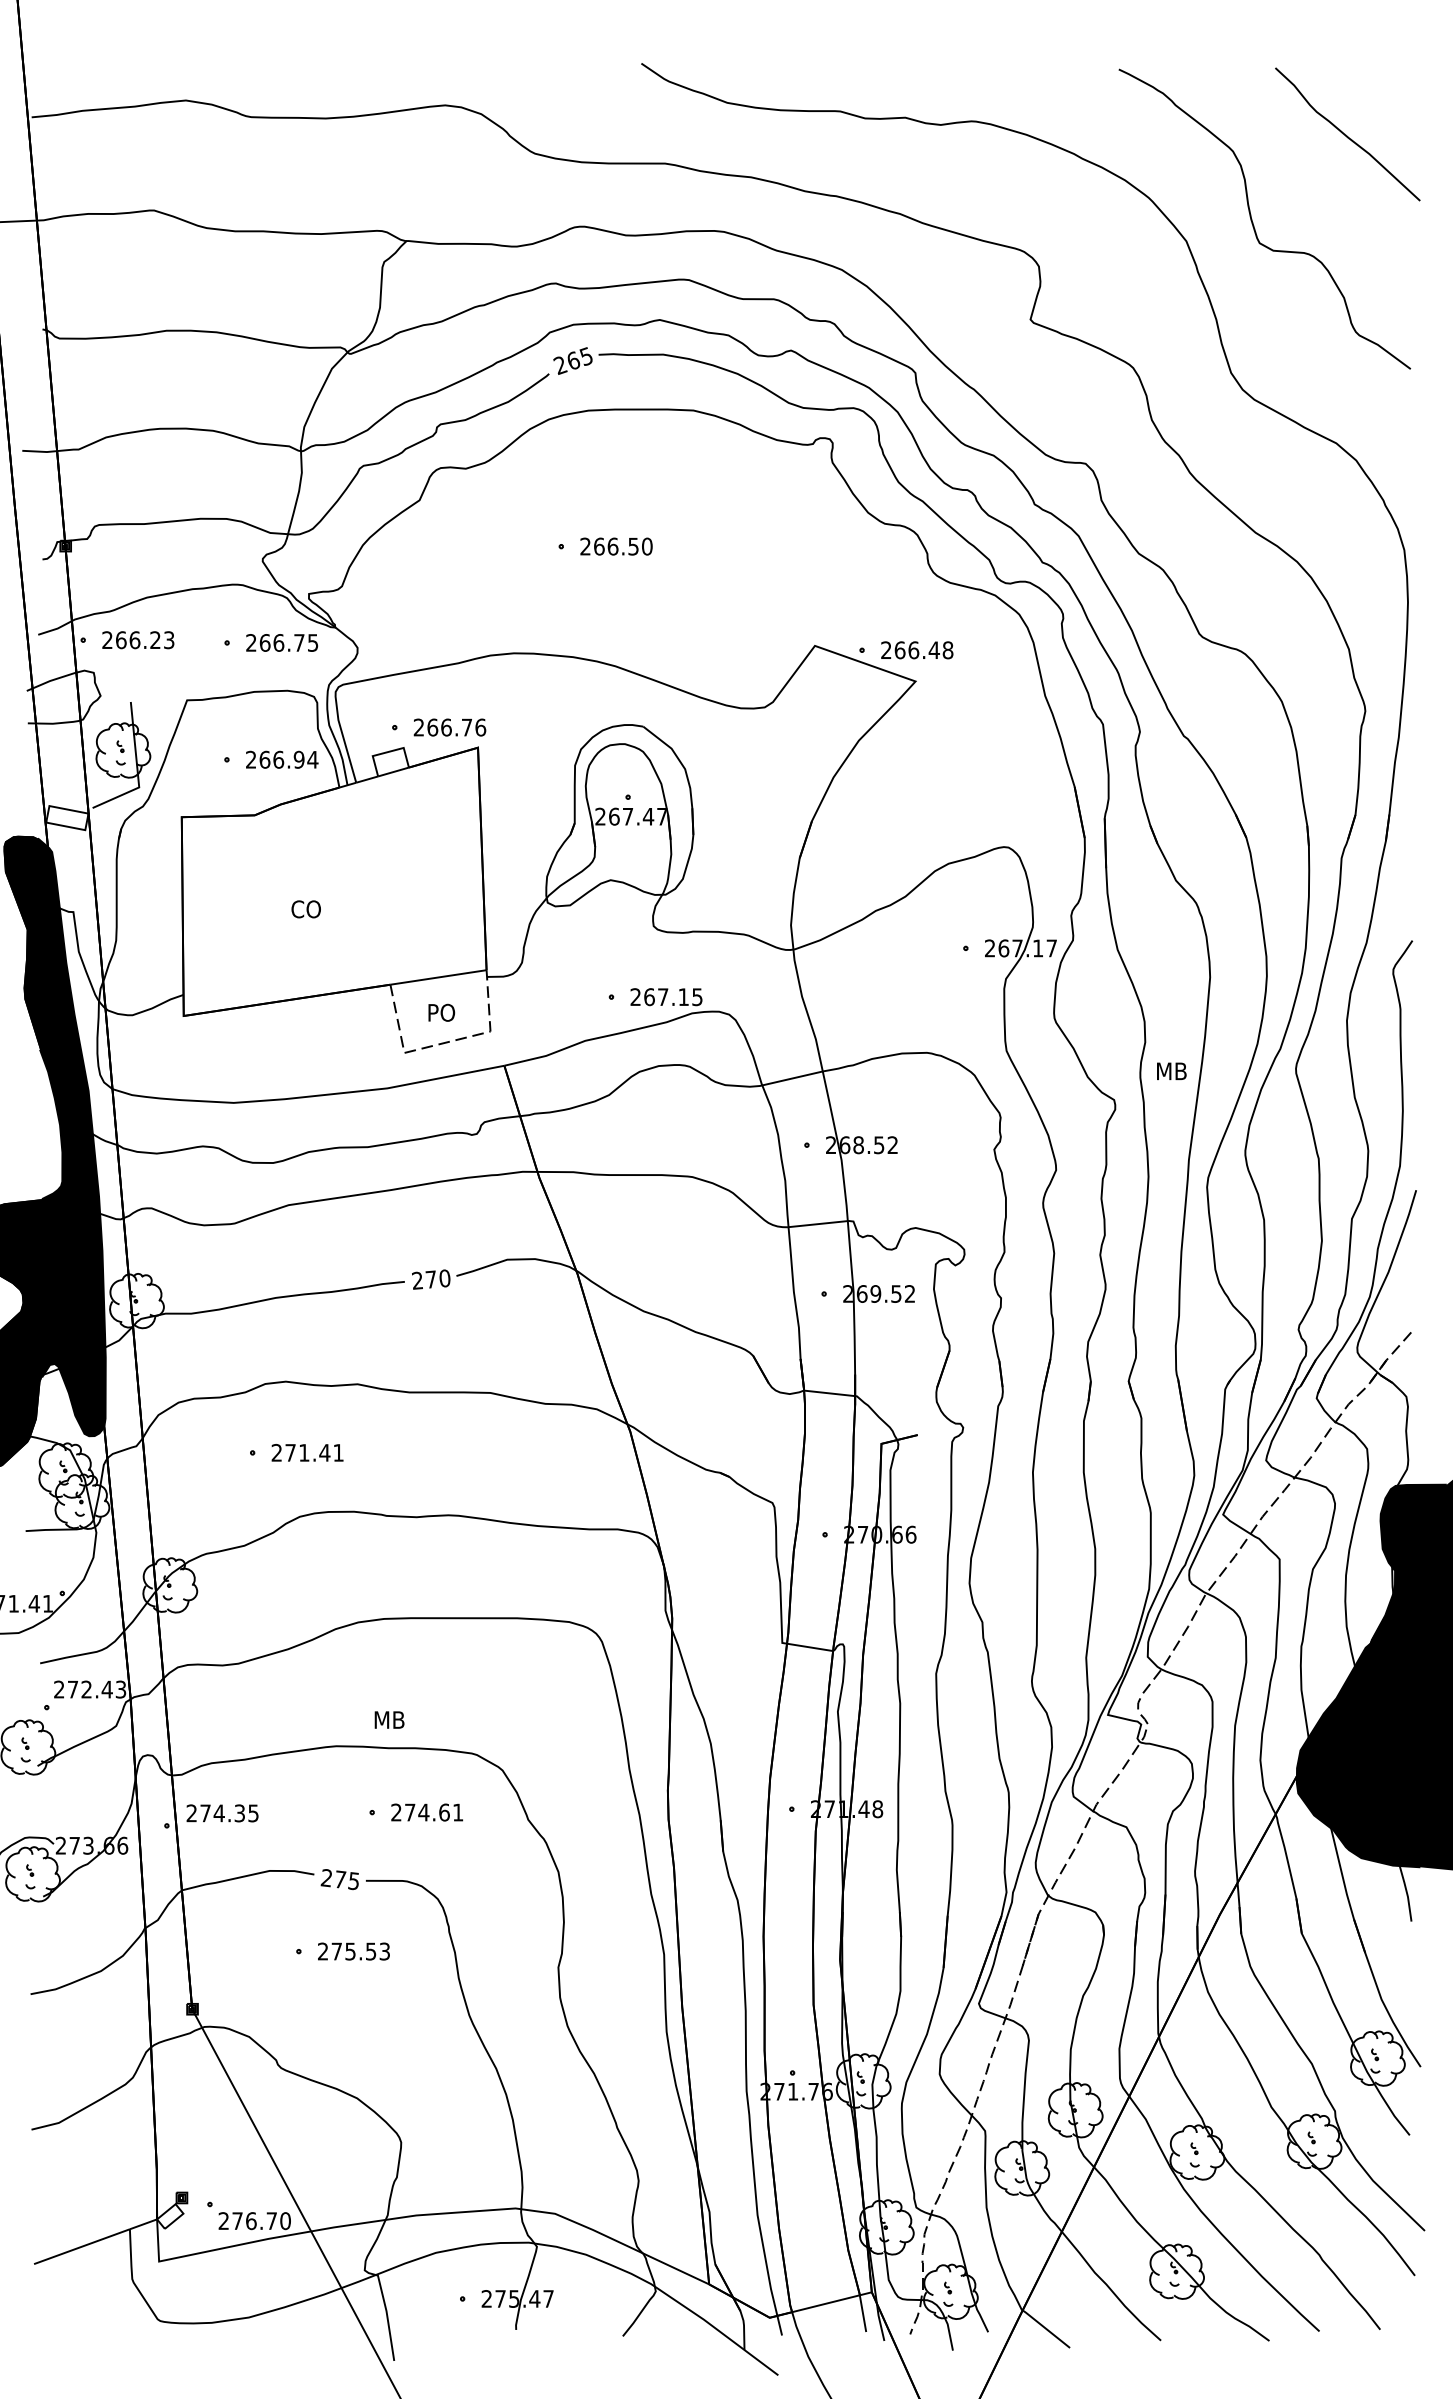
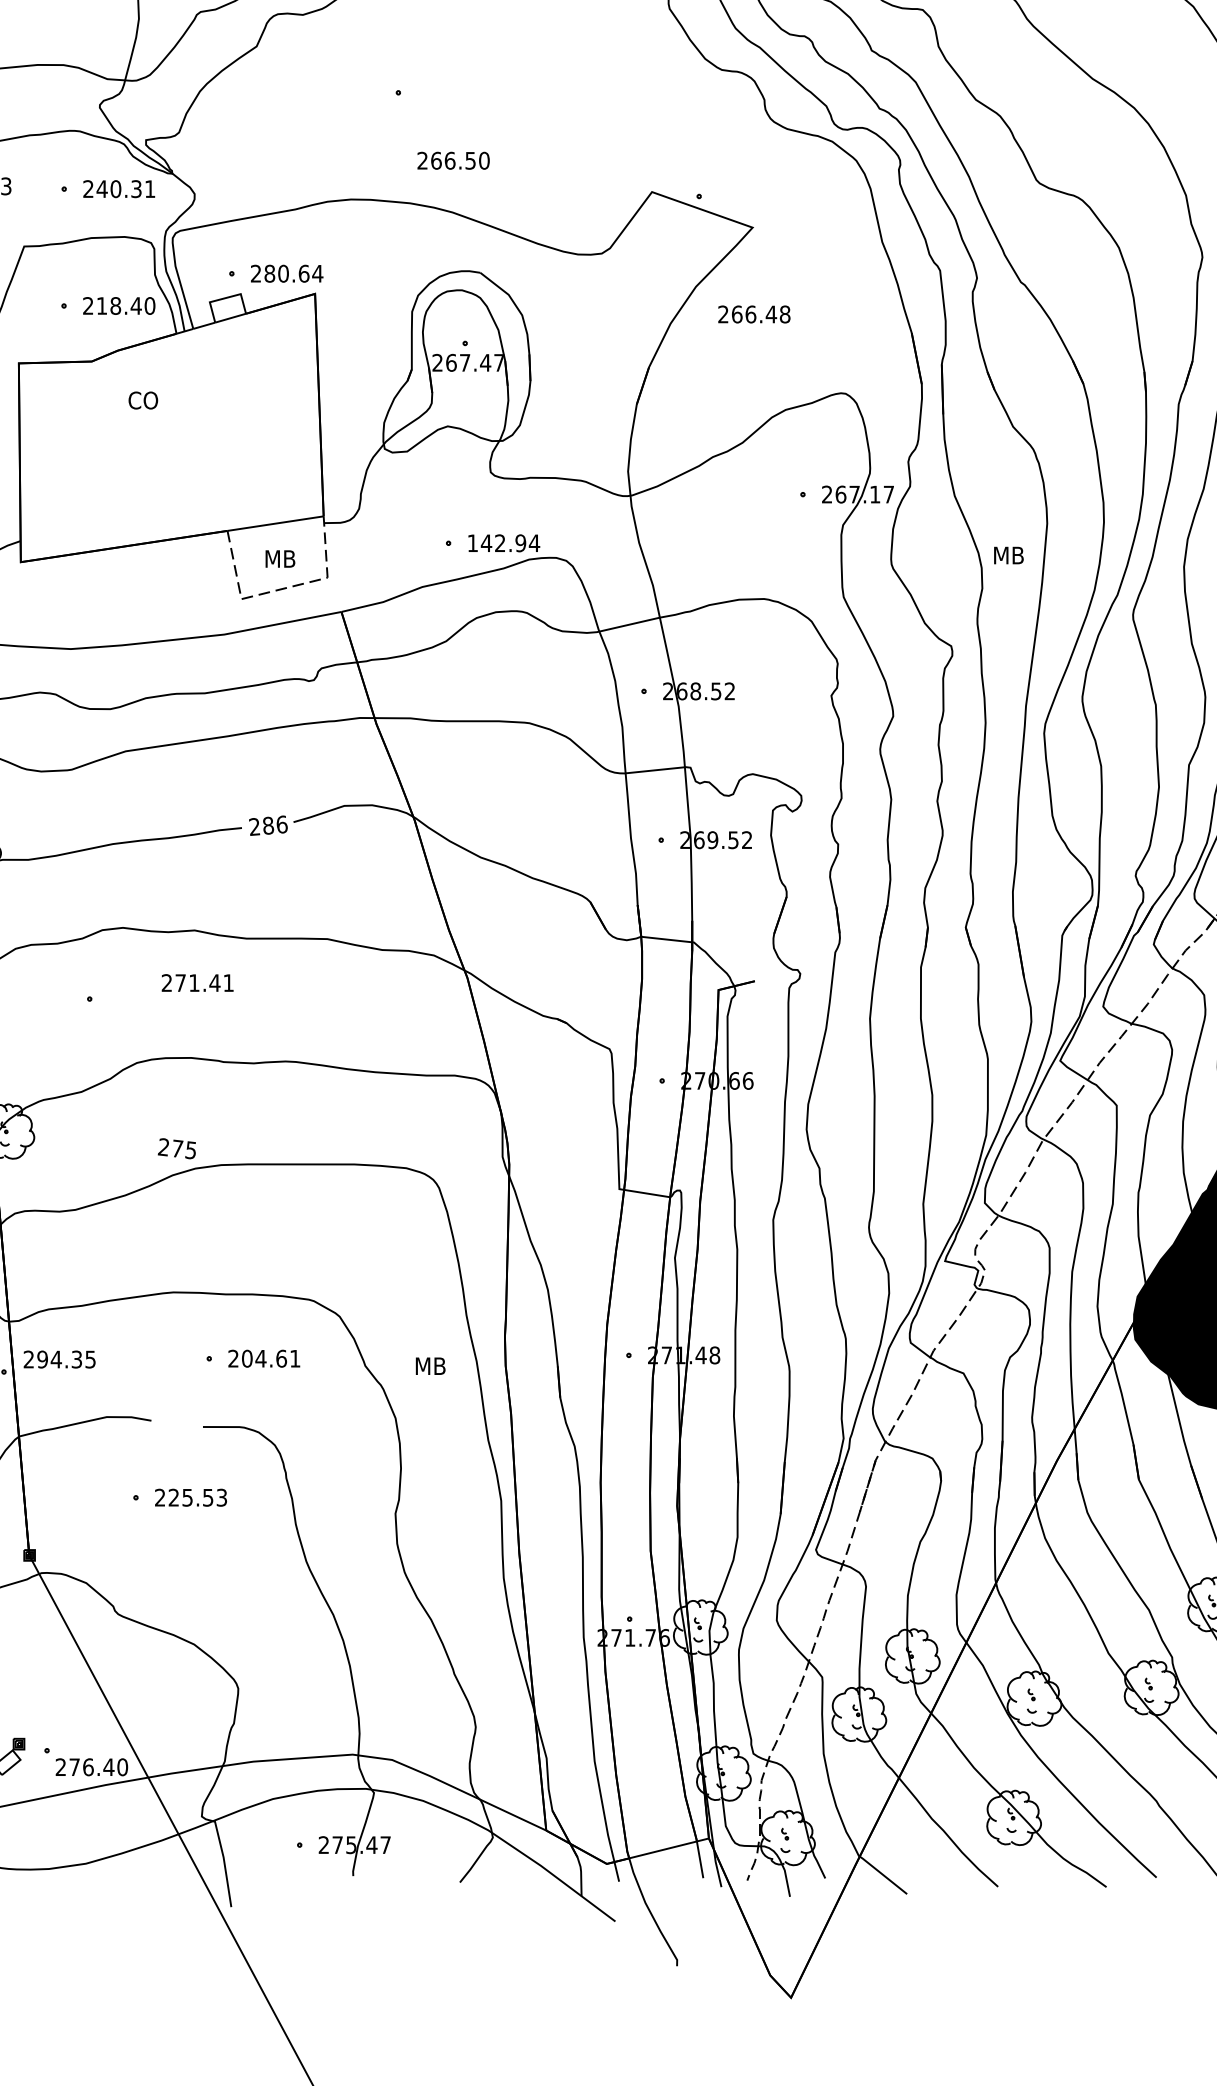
text: (616, 546) -> (453, 160), moved
text: (288, 642) -> (125, 188), 266.75 -> 240.31
text: (917, 650) -> (754, 314), moved
text: (456, 727) -> (293, 273), 266.76 -> 280.64
text: (288, 759) -> (125, 305), 266.94 -> 218.40
text: (305, 909) -> (142, 400), moved
text: (666, 997) -> (503, 543), 267.15 -> 142.94
text: (444, 1012) -> (281, 558), PO -> MB
text: (1171, 1070) -> (1008, 554), moved
text: (437, 1278) -> (274, 824), 270 -> 286
text: (307, 1452) -> (197, 982), moved
text: (389, 1719) -> (430, 1365), moved
text: (409, 1812) -> (246, 1358), 274.61 -> 204.61
text: (205, 1813) -> (42, 1359), 274.35 -> 294.35
text: (339, 1879) -> (176, 1148), moved
text: (336, 1951) -> (173, 1497), 275.53 -> 225.53
text: (271, 2220) -> (108, 1766), 276.70 -> 276.40

